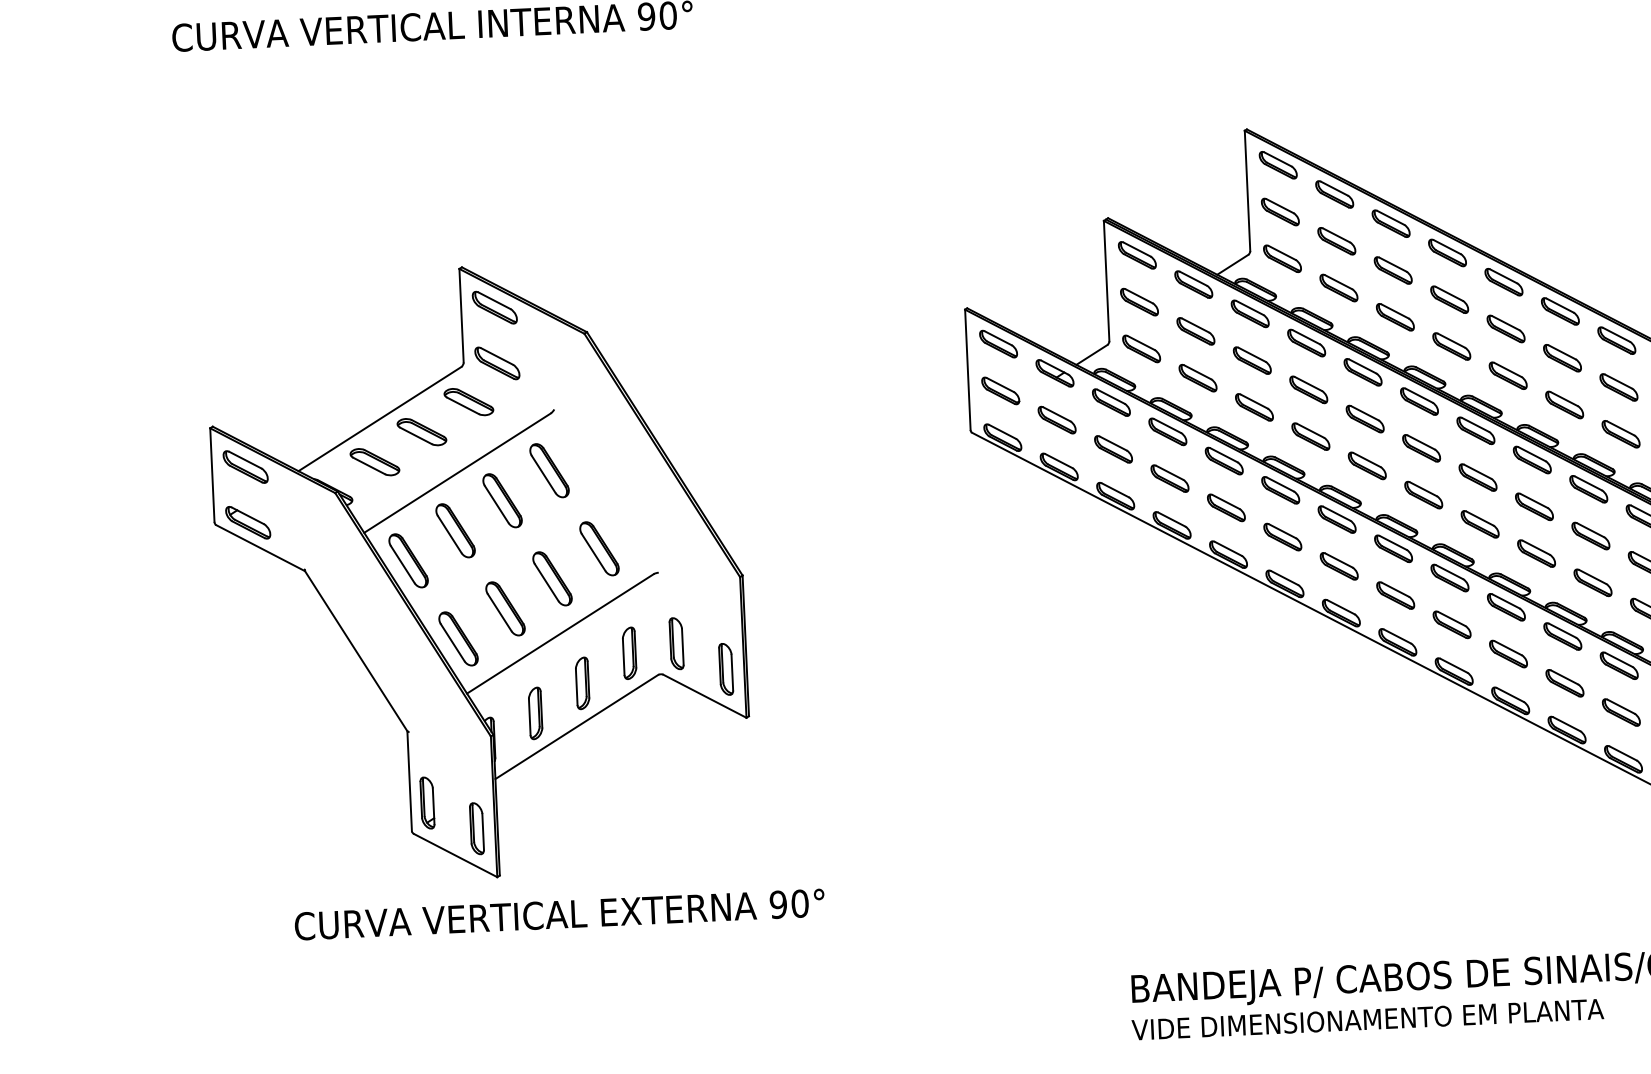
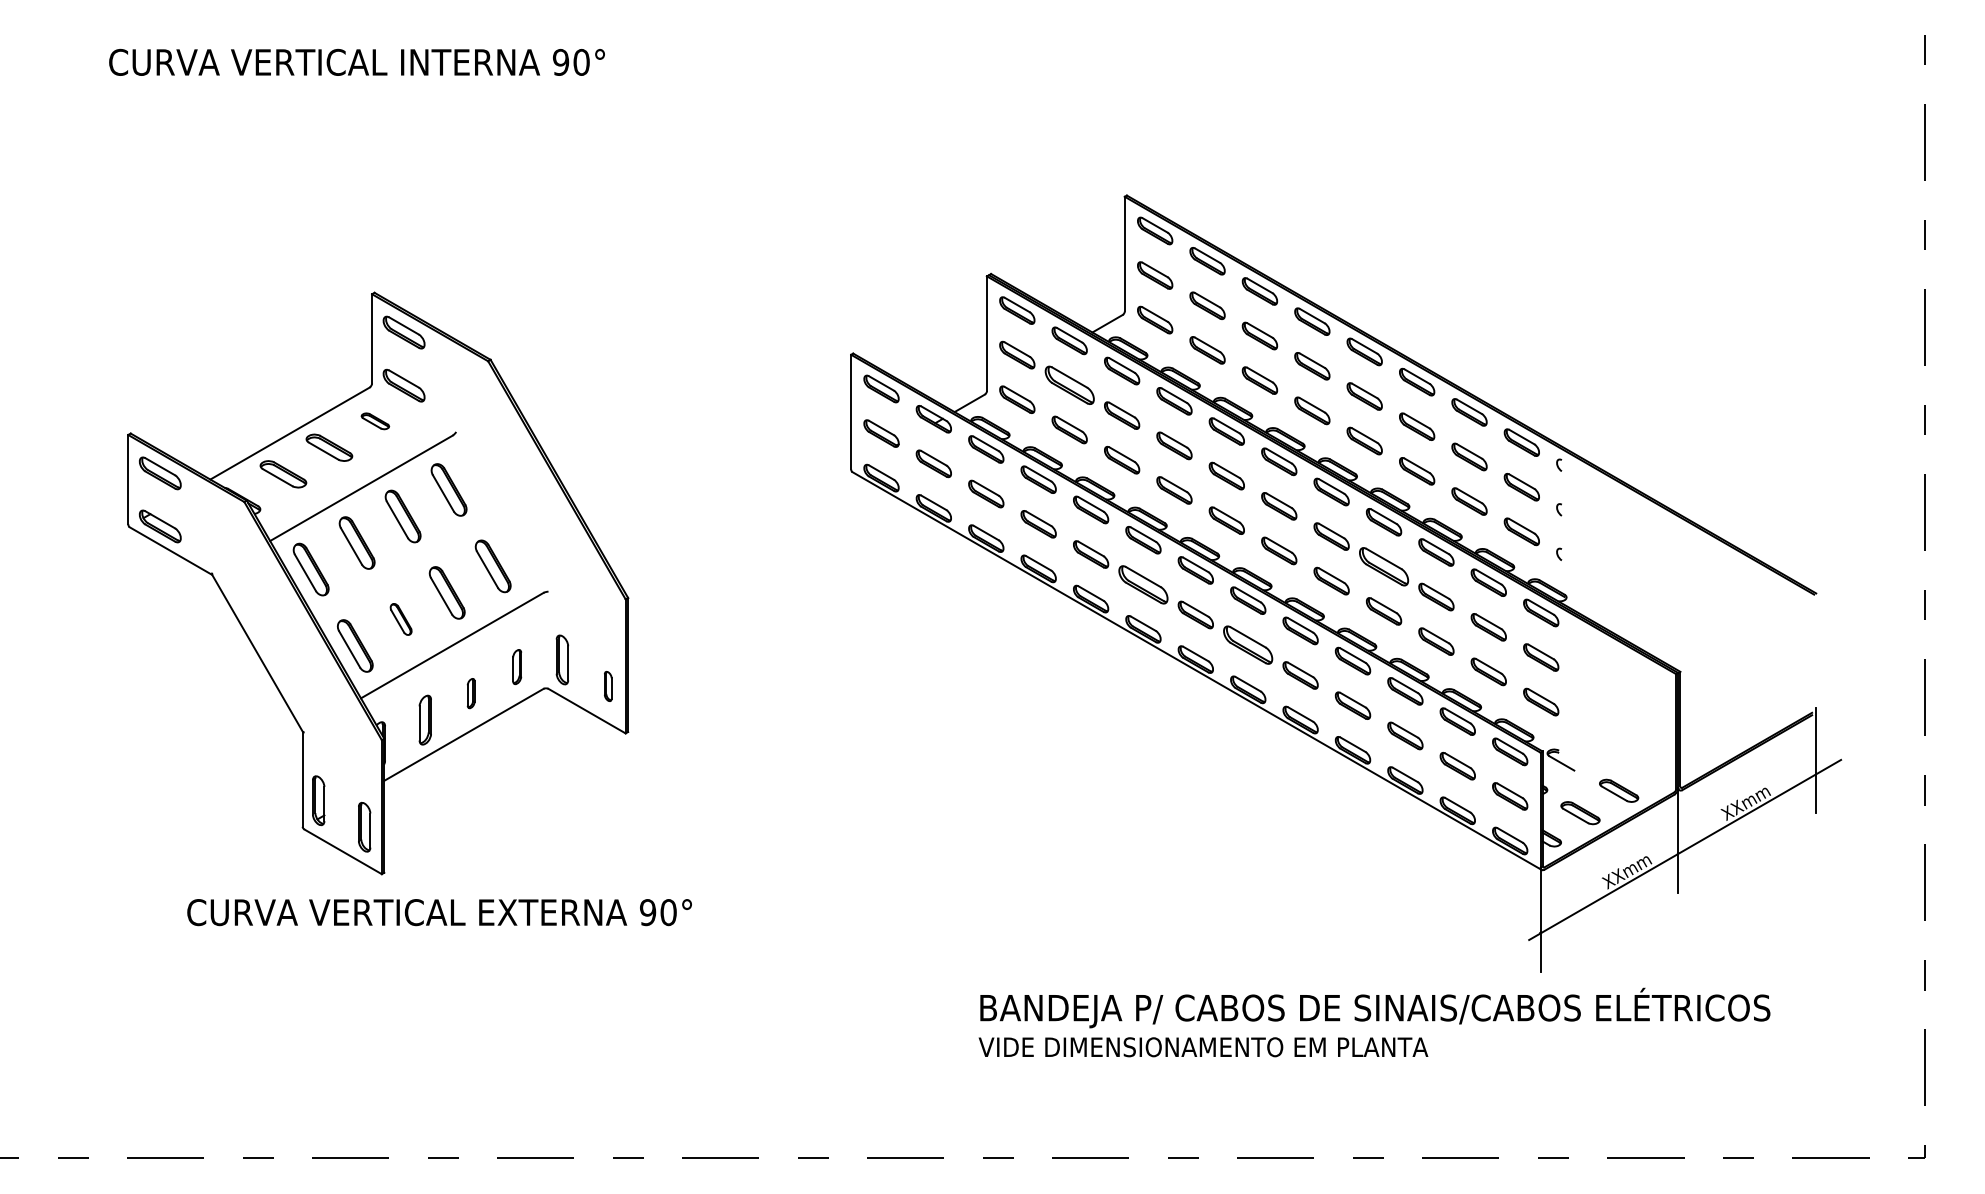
part: (1195, 331) -> (1069, 385), size x1.4
part: (469, 402) -> (375, 421), size x0.6
part: (1533, 506) -> (1383, 566), size x1.4
part: (1282, 536) -> (1143, 584), size x1.4
part: (1395, 595) -> (1248, 645), size x1.4
part: (504, 608) -> (400, 619), size x0.6
part: (628, 652) -> (516, 666), size x0.7
part: (725, 669) -> (607, 686), size x0.6
part: (581, 683) -> (470, 693), size x0.6

